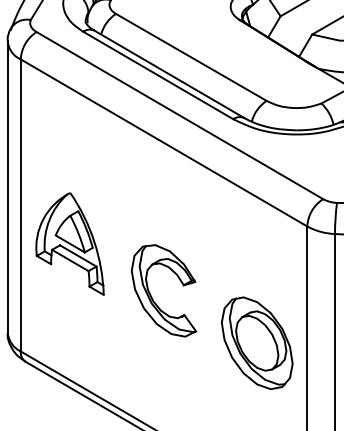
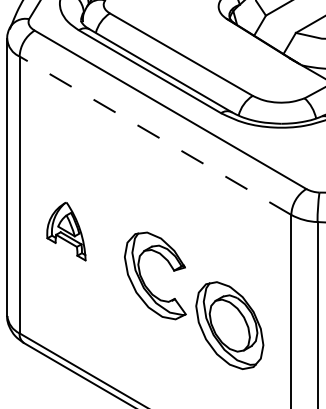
line: (164, 142) -> (155, 135), solid -> dashed
part: (70, 243) -> (66, 231), size x0.6
part: (256, 343) -> (229, 325), moved

